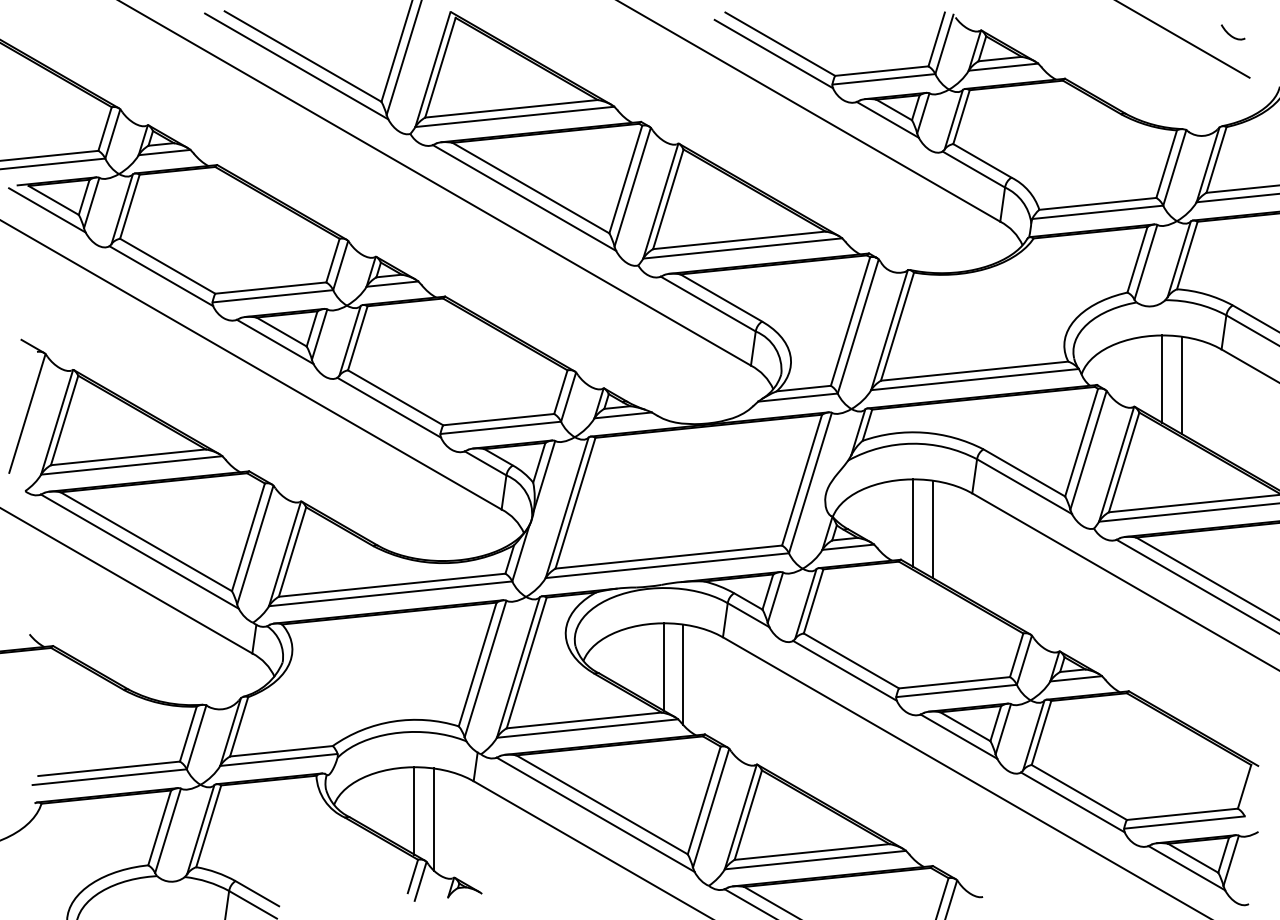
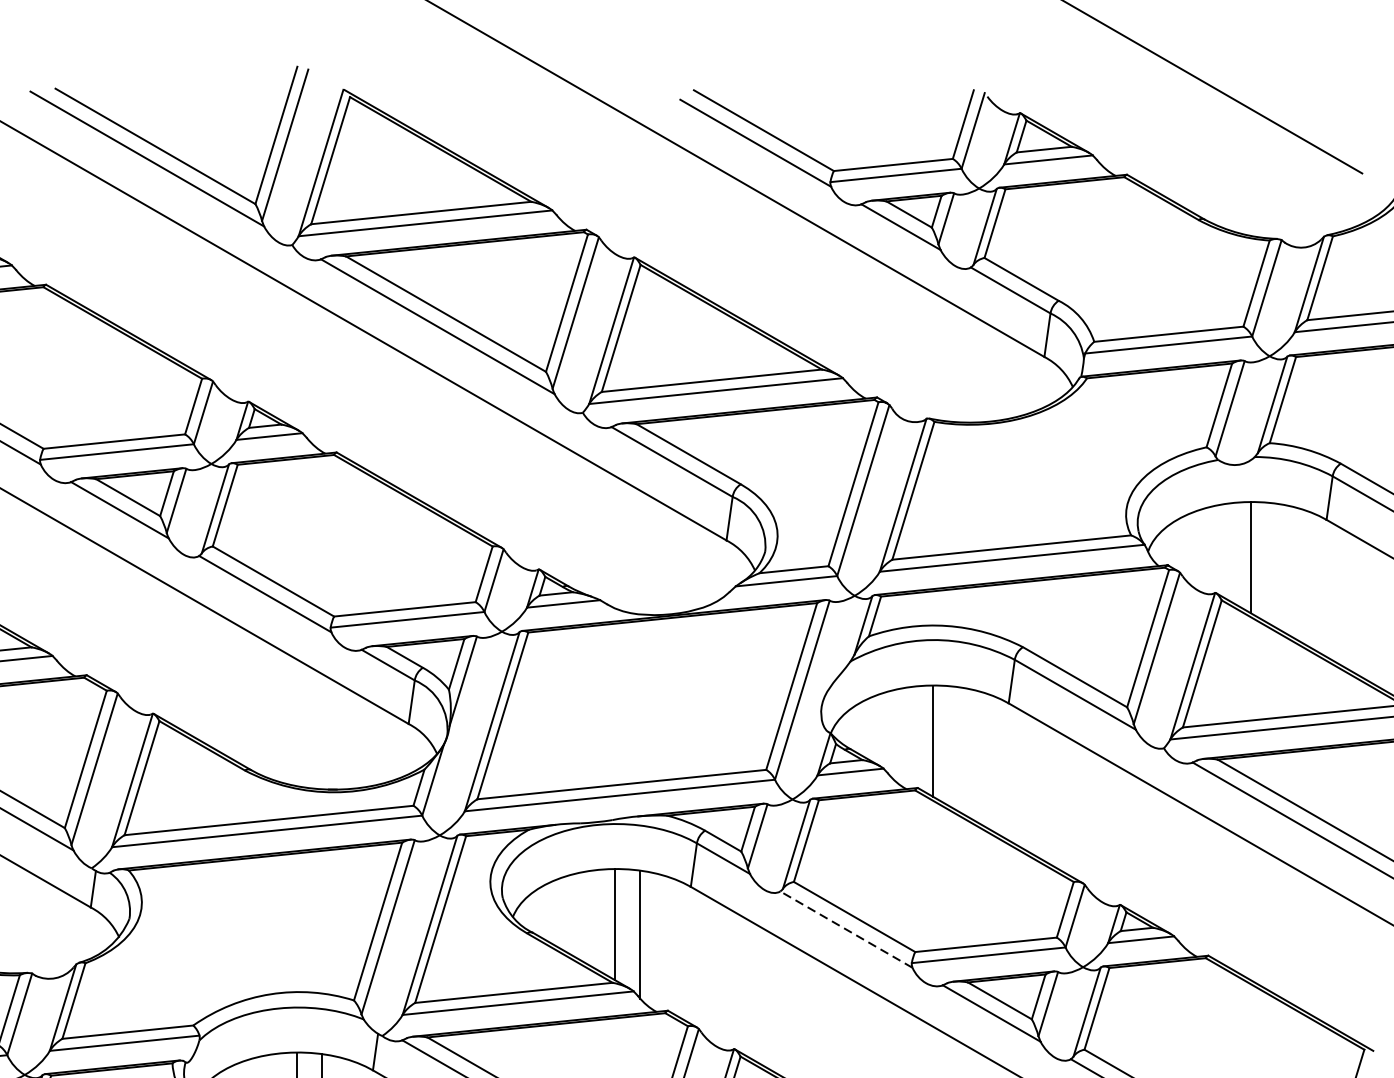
curve: (1230, 34) -> (1337, 118), removed
line: (1181, 385) -> (1275, 565), removed
line: (932, 528) -> (957, 748), removed
line: (845, 670) -> (847, 929), solid -> dashed

